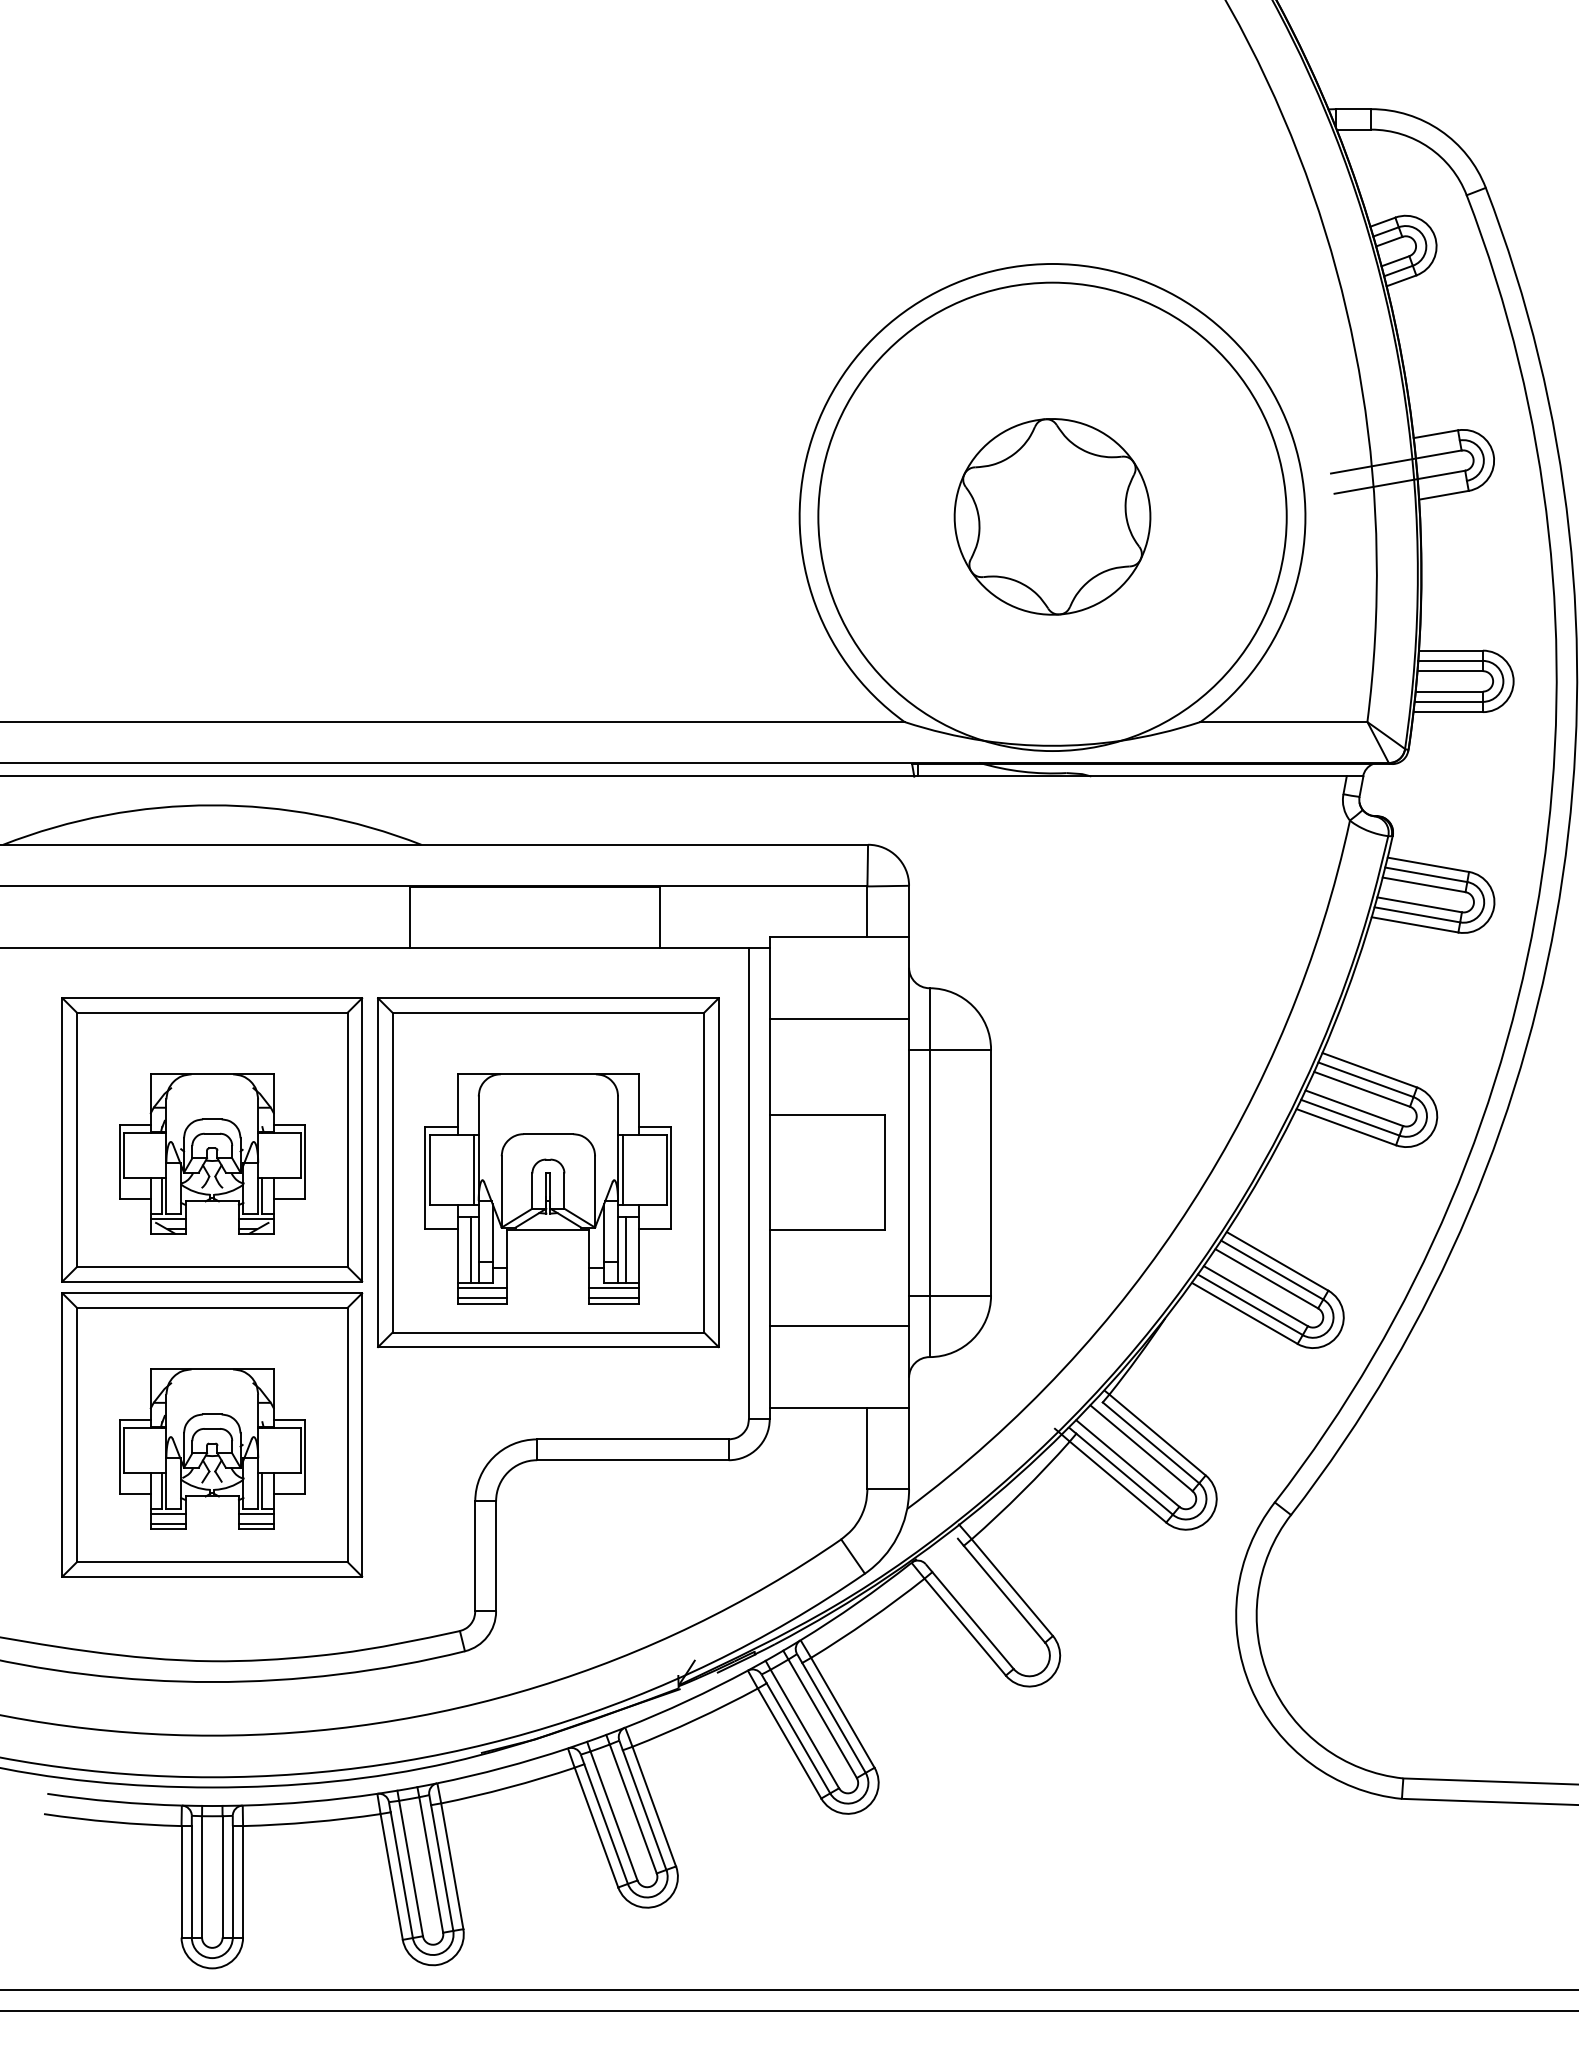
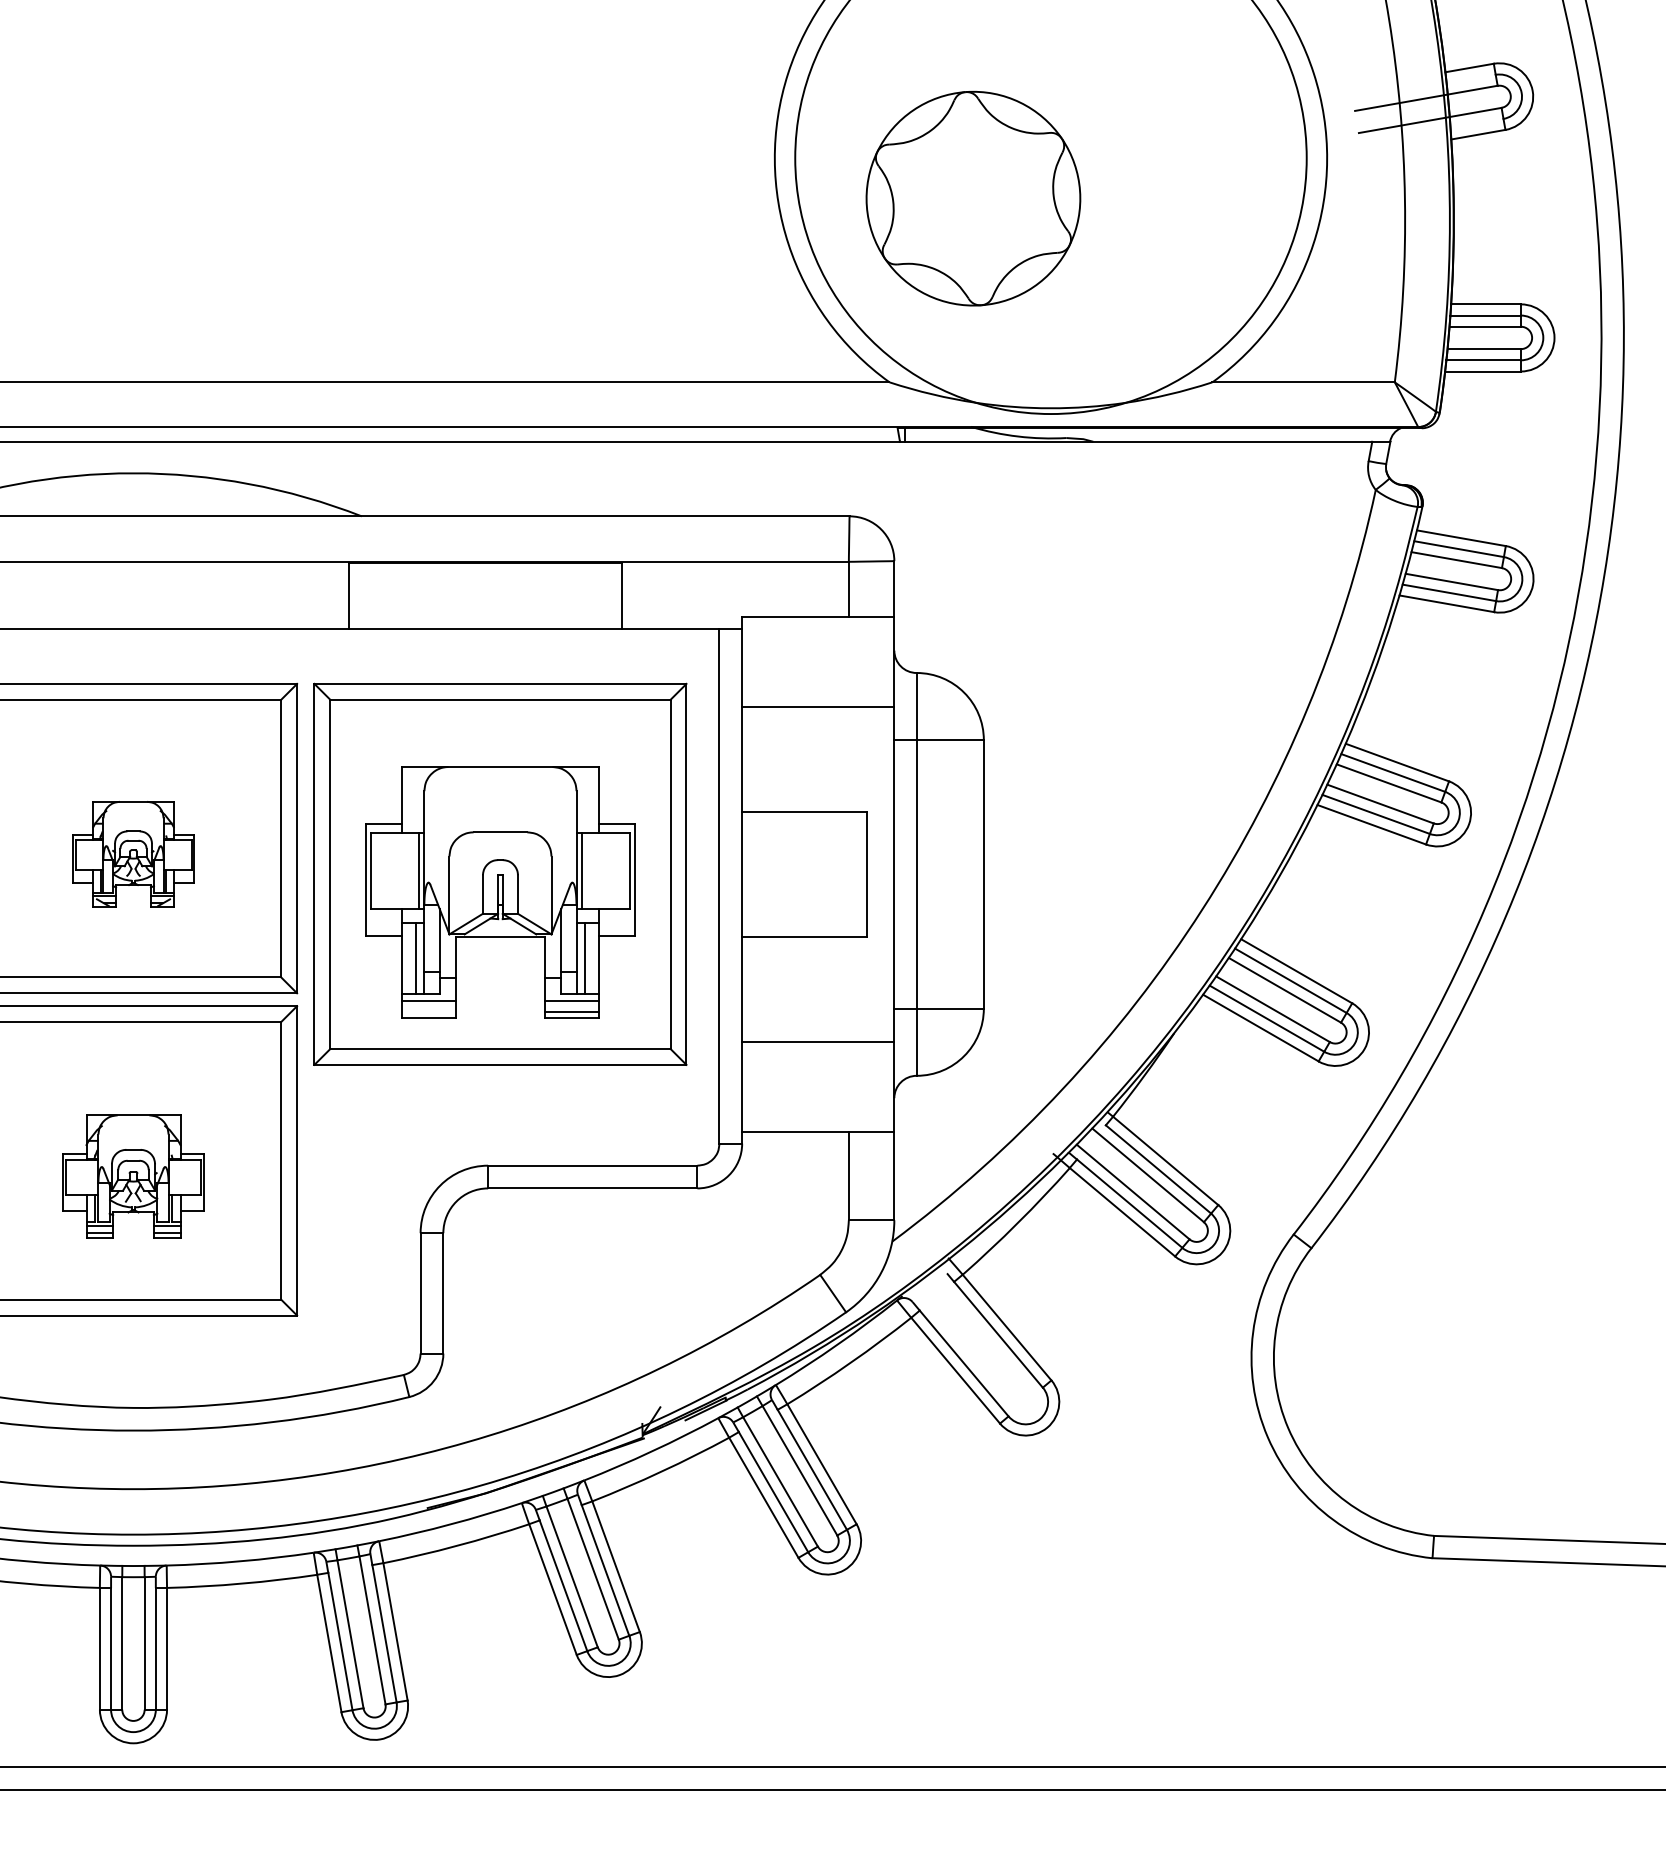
part: (1052, 516) -> (973, 198), moved
part: (212, 1153) -> (133, 853), size x0.6
line: (482, 1298) -> (428, 1011), removed
part: (212, 1448) -> (133, 1175), size x0.7

